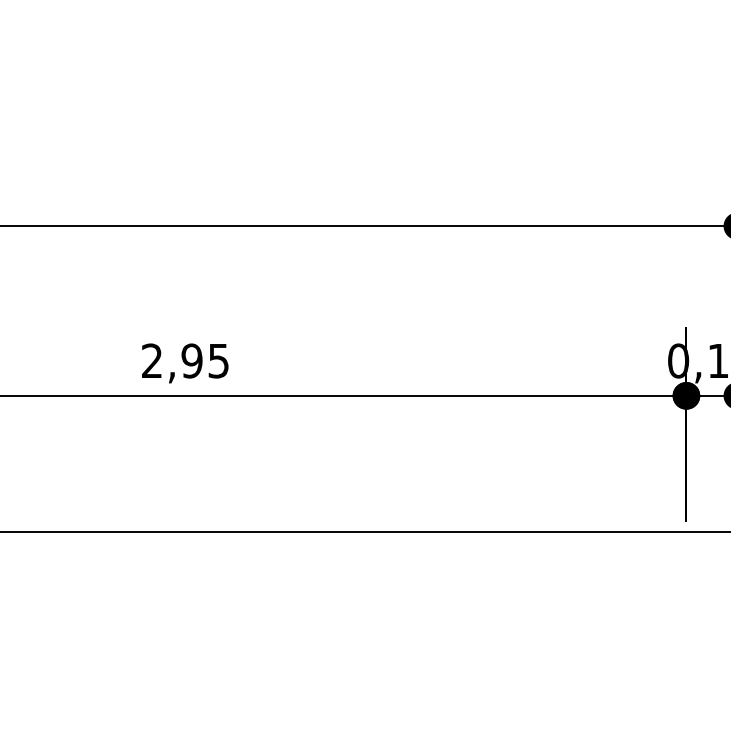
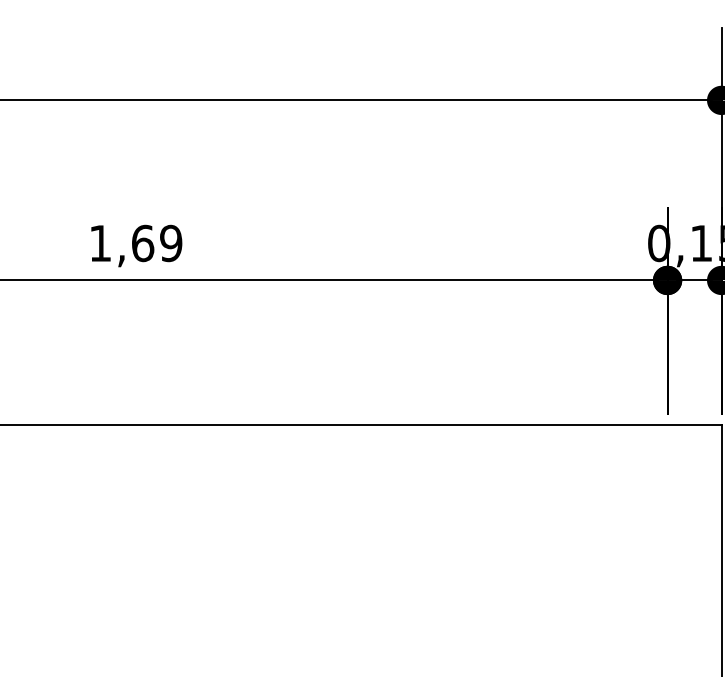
text: (185, 360) -> (135, 242), 2,95 -> 1,69

